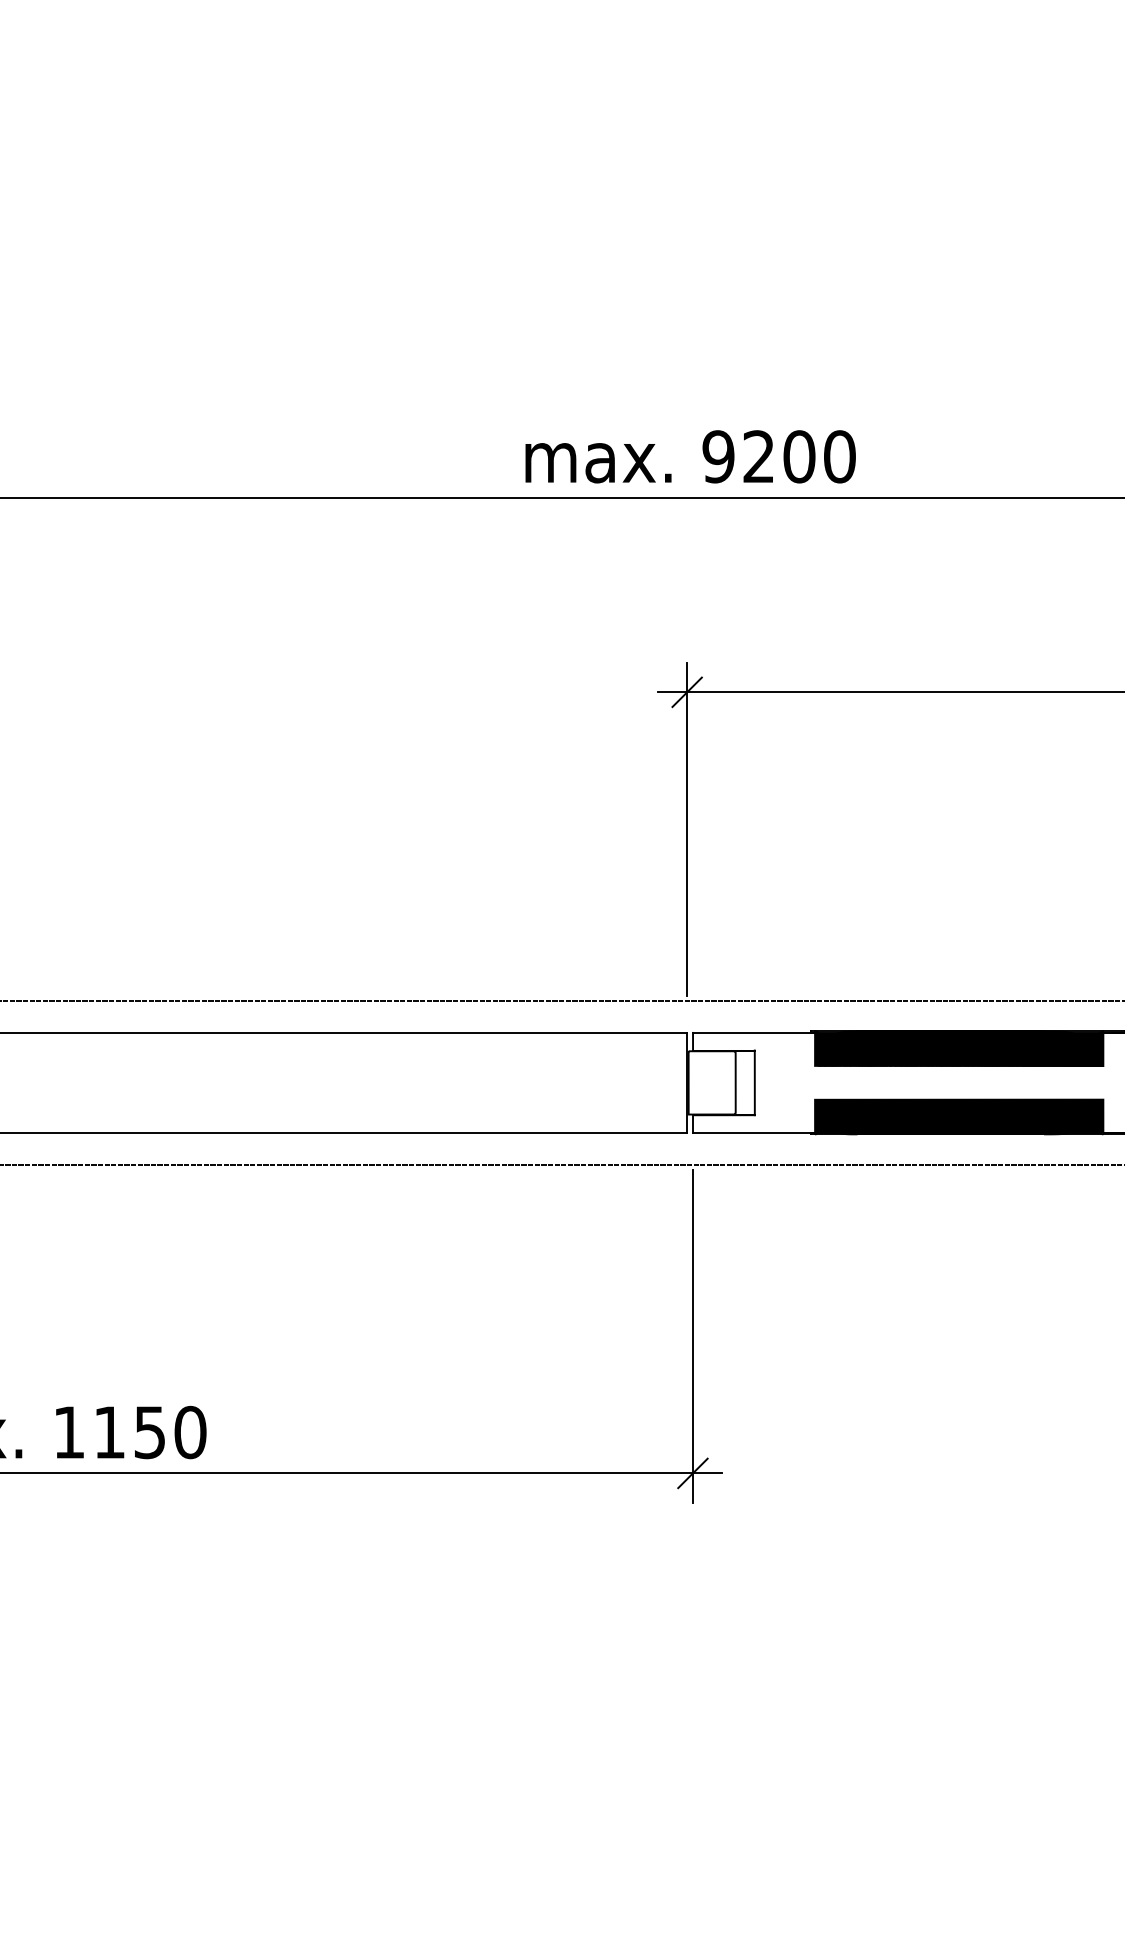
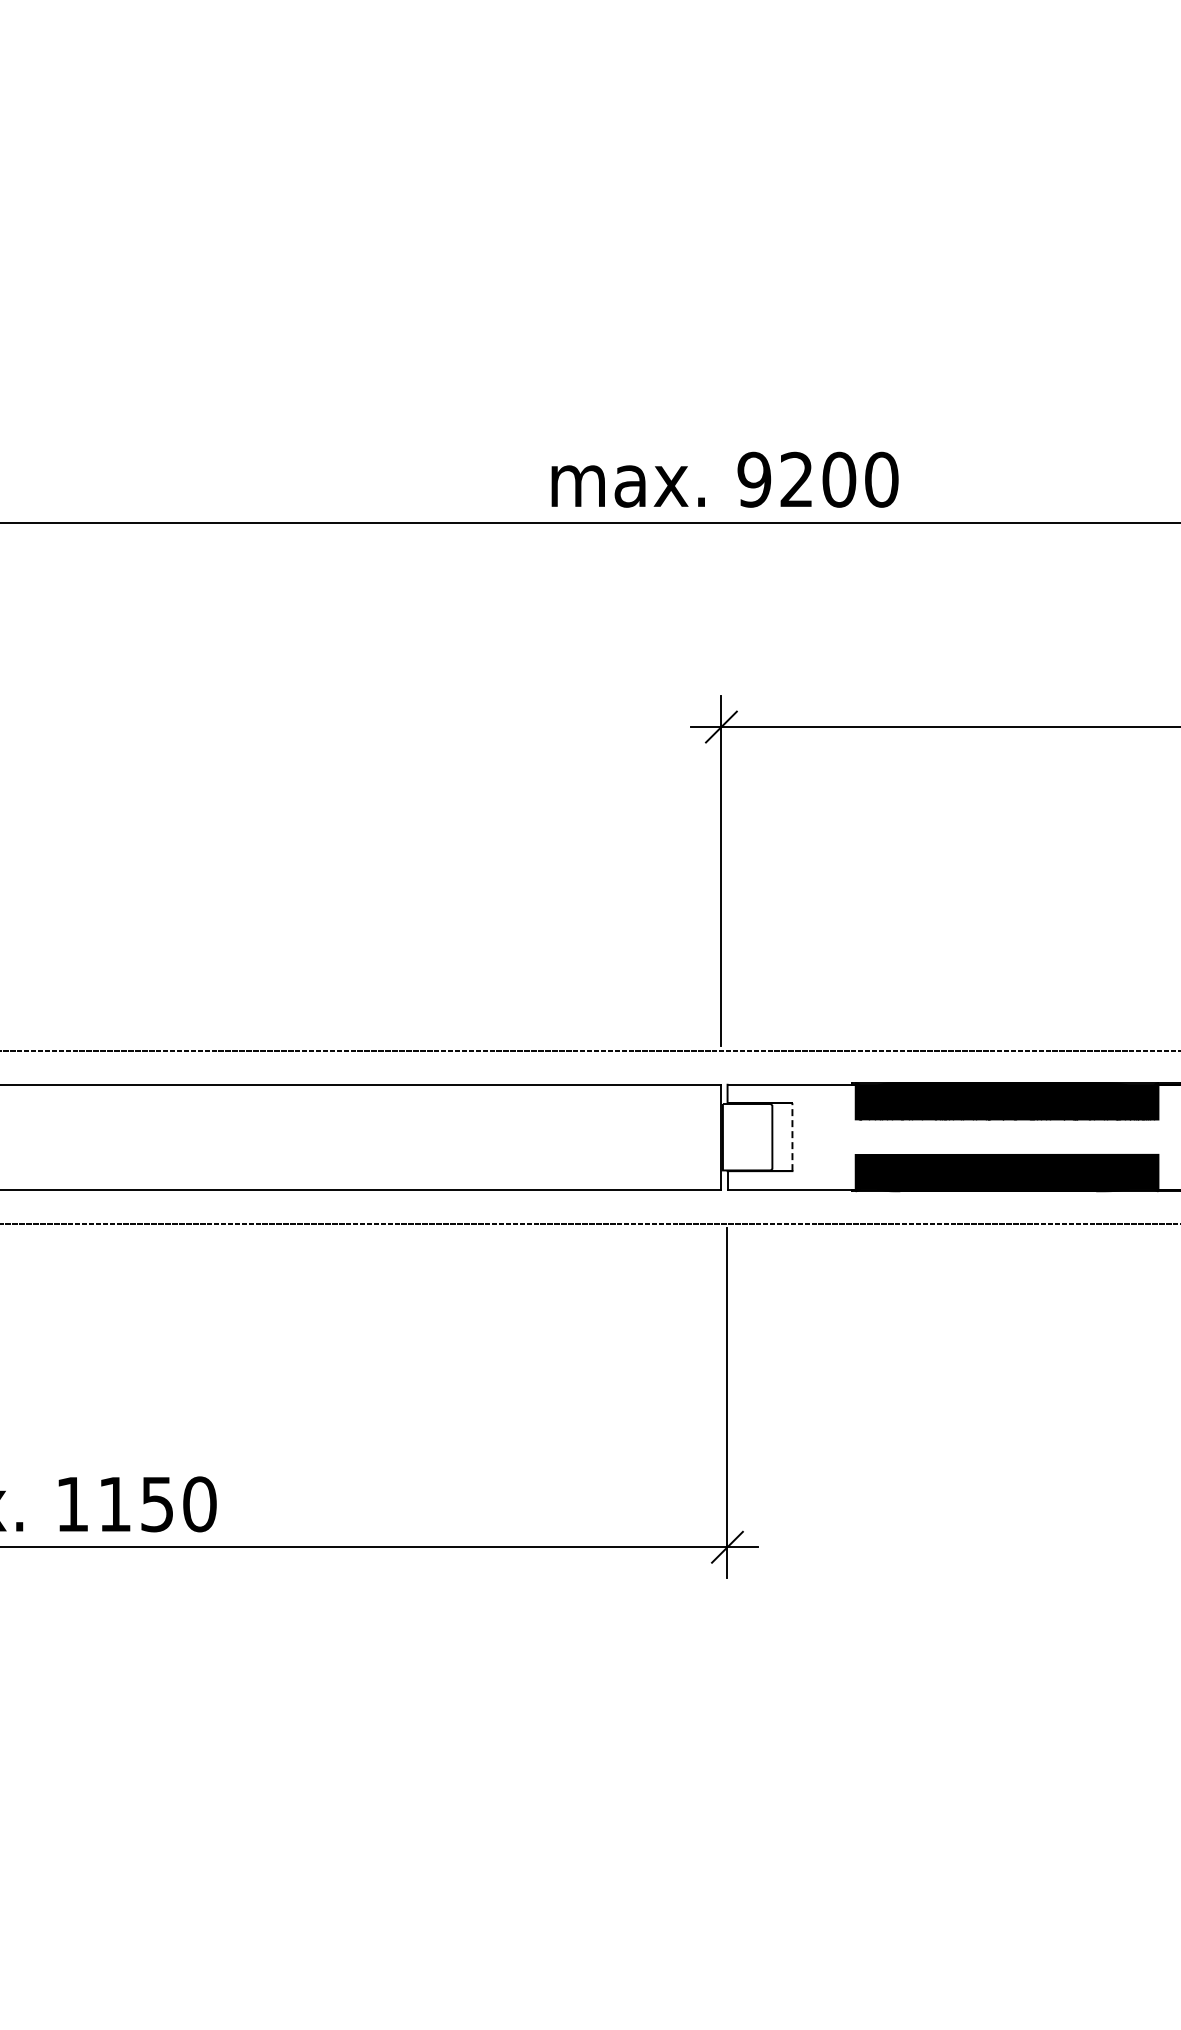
line: (754, 1083) -> (792, 1137), solid -> dashed

